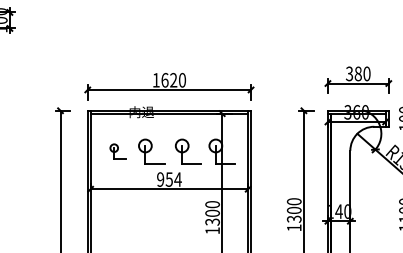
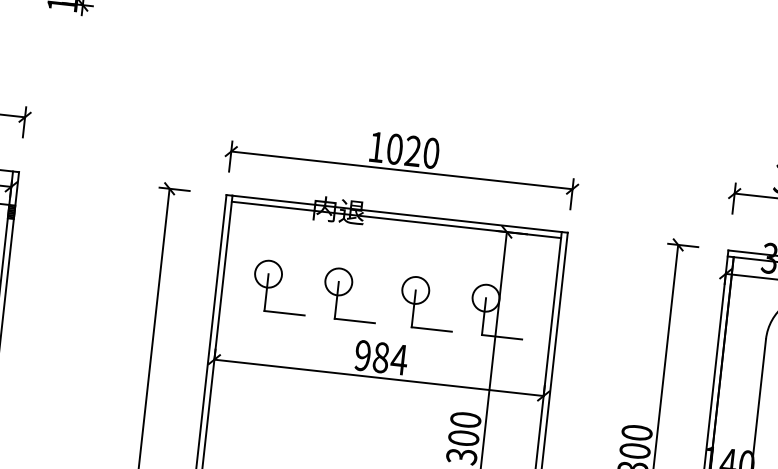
text: (164, 80) -> (393, 149), 1620 -> 1020
part: (117, 151) -> (279, 287), size x1.67
text: (168, 179) -> (379, 357), 954 -> 984

